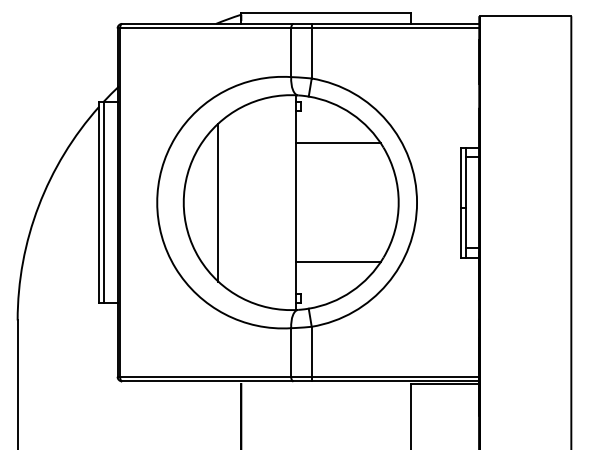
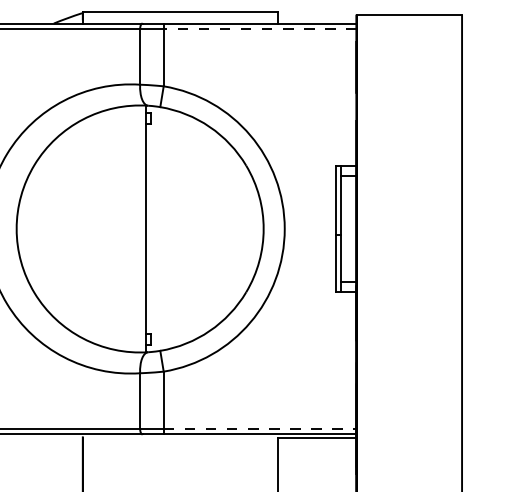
line: (395, 28) -> (259, 28), solid -> dashed
line: (338, 143) -> (194, 161), removed
line: (218, 202) -> (56, 228), removed
line: (338, 262) -> (194, 297), removed
line: (395, 376) -> (259, 428), solid -> dashed

